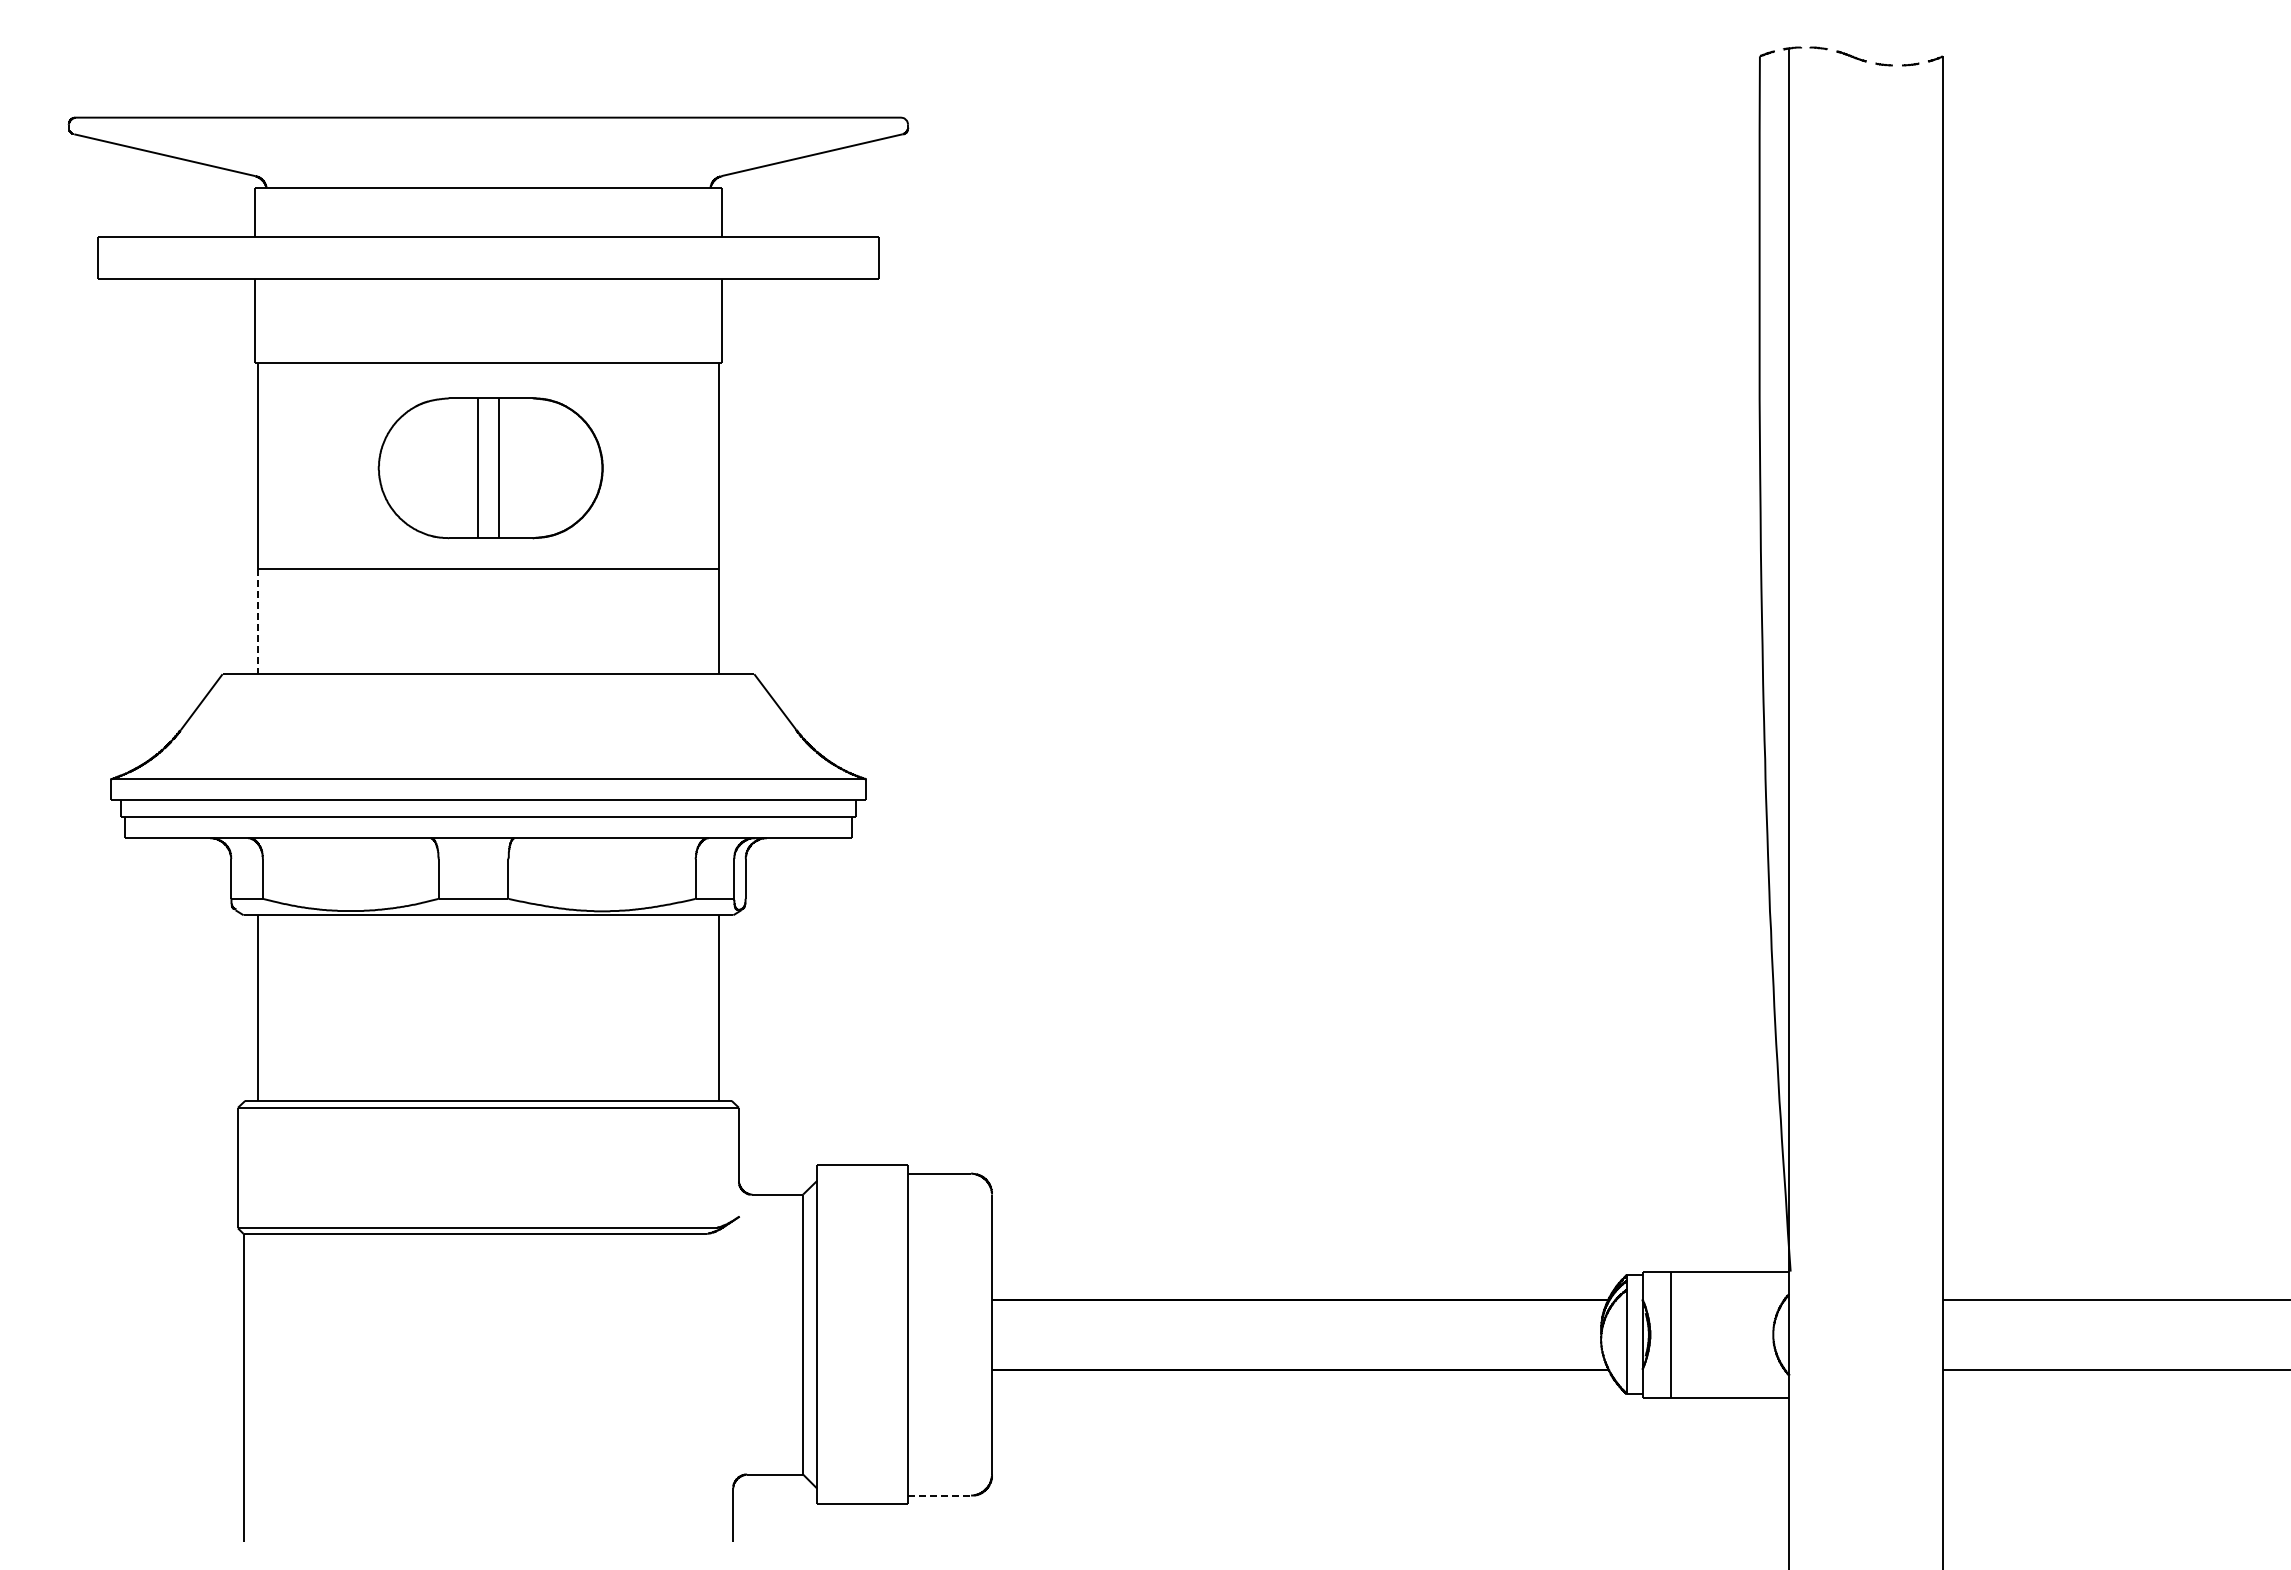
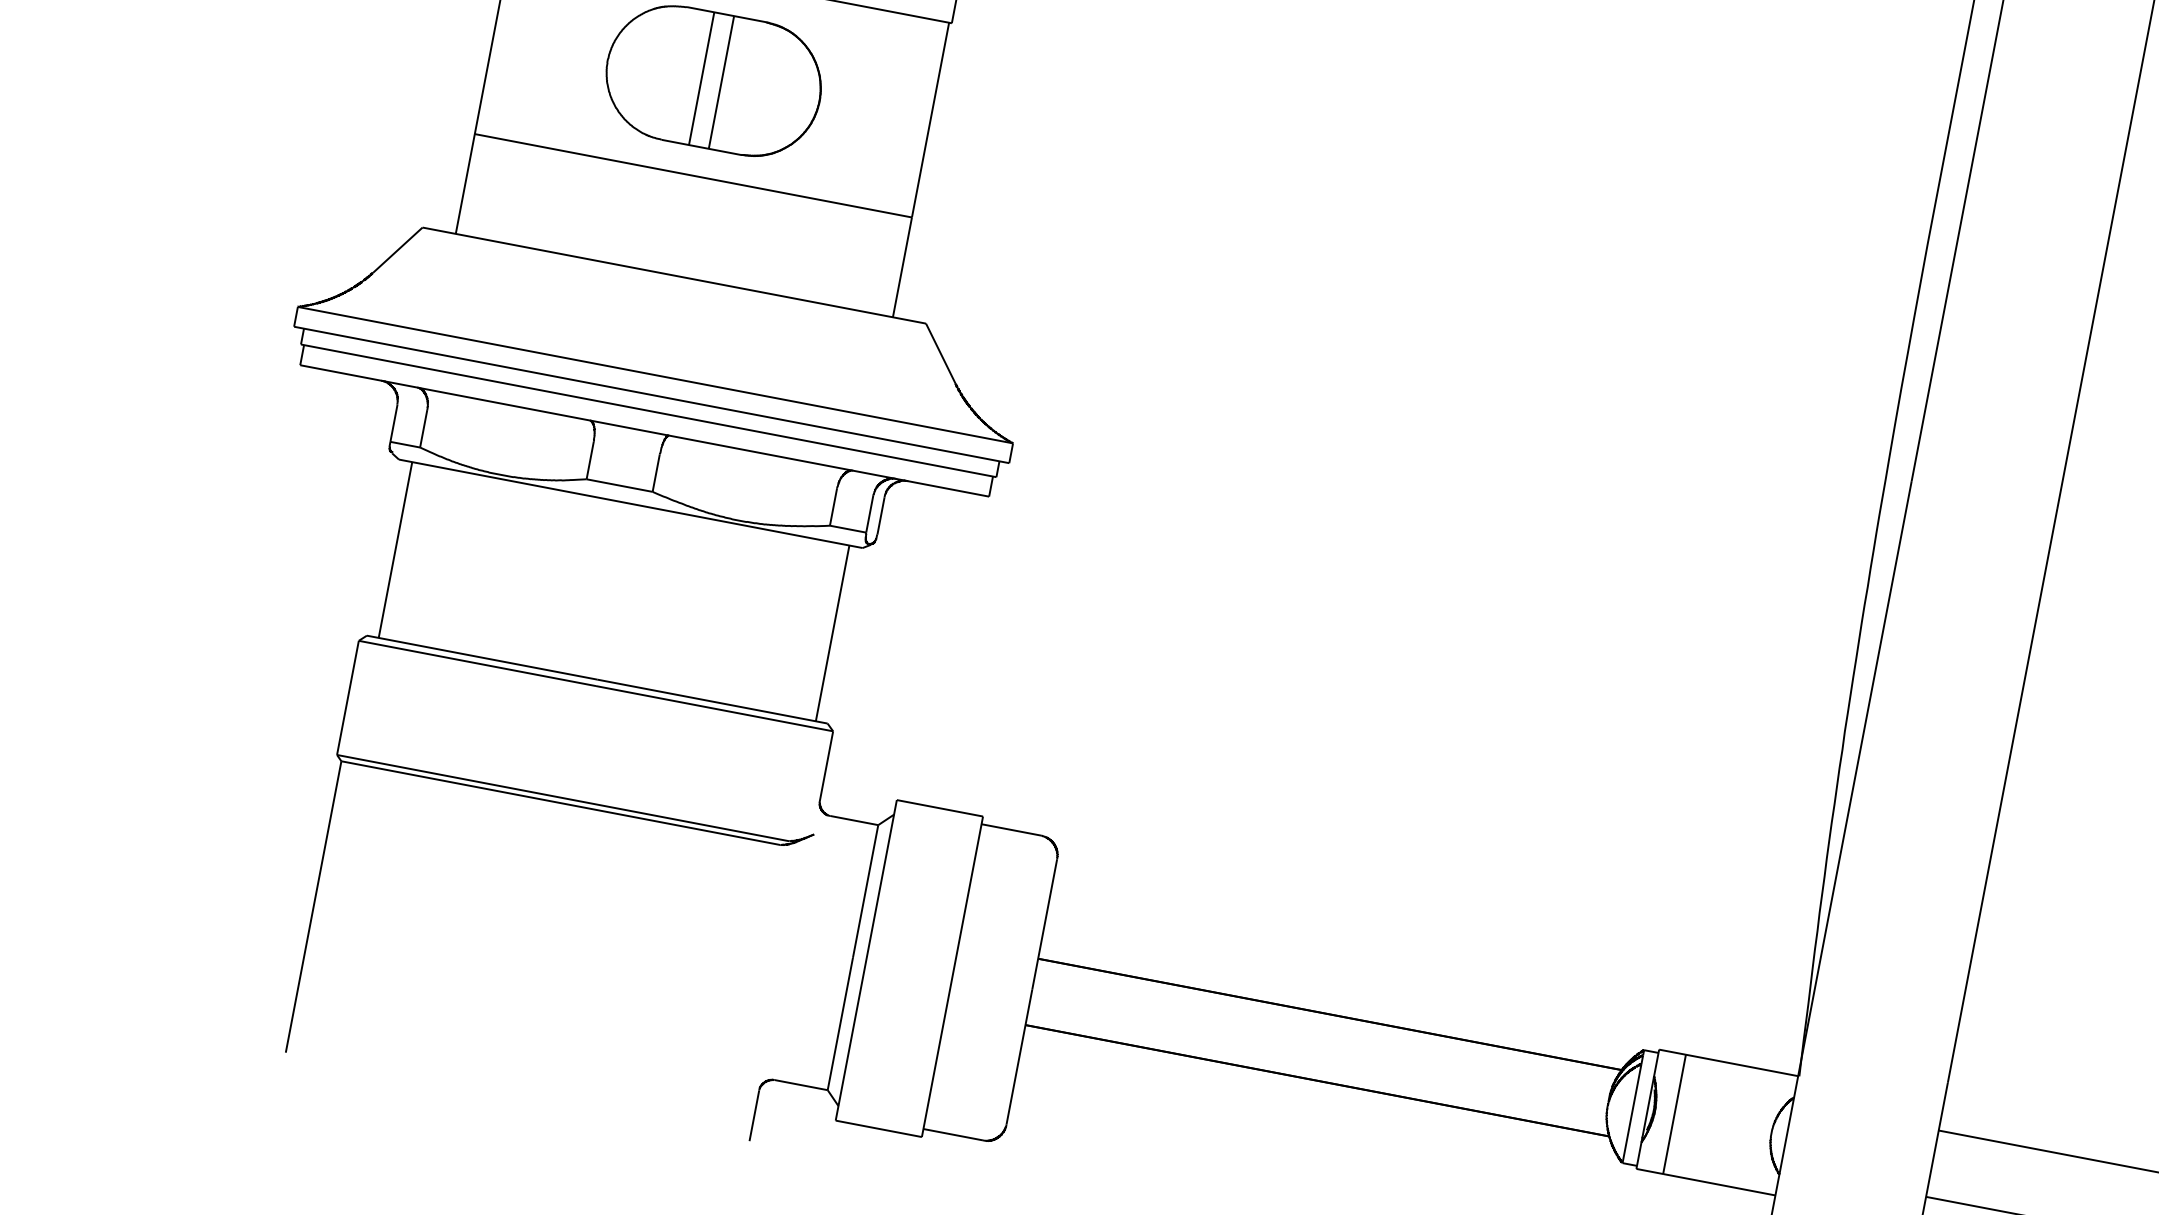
line: (257, 621) -> (465, 183), dashed -> solid
line: (940, 1495) -> (953, 1134), dashed -> solid

